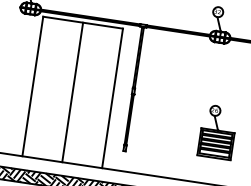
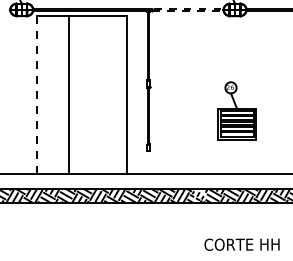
line: (209, 35) -> (223, 9), solid -> dashed
line: (32, 86) -> (36, 95), solid -> dashed
line: (72, 91) -> (68, 94), moved
part: (217, 131) -> (236, 110), moved

